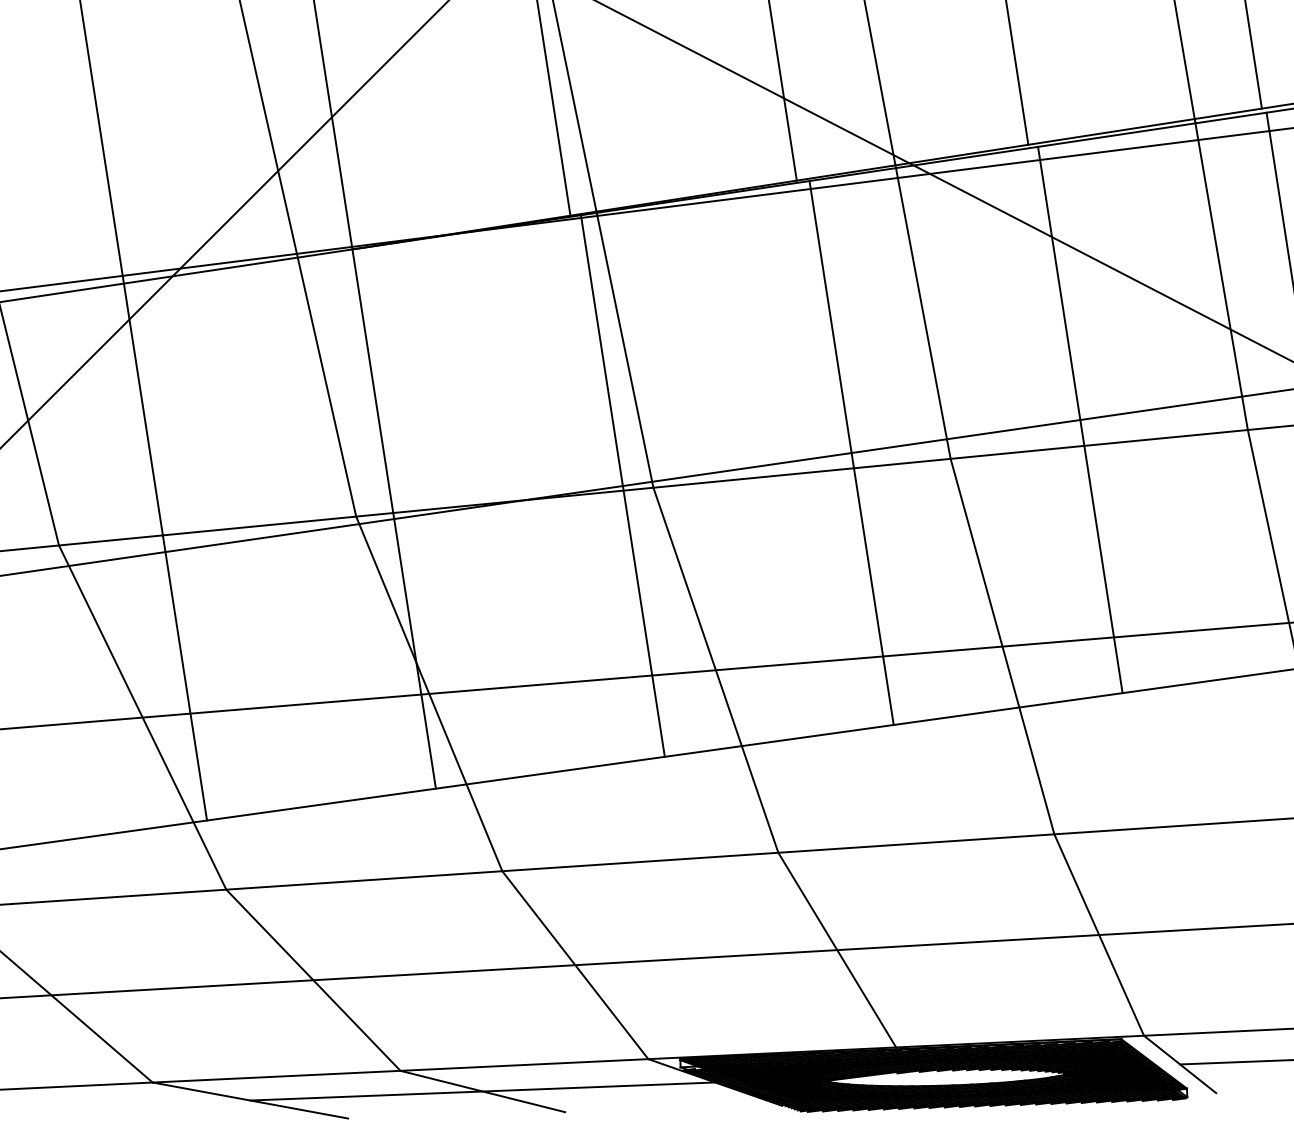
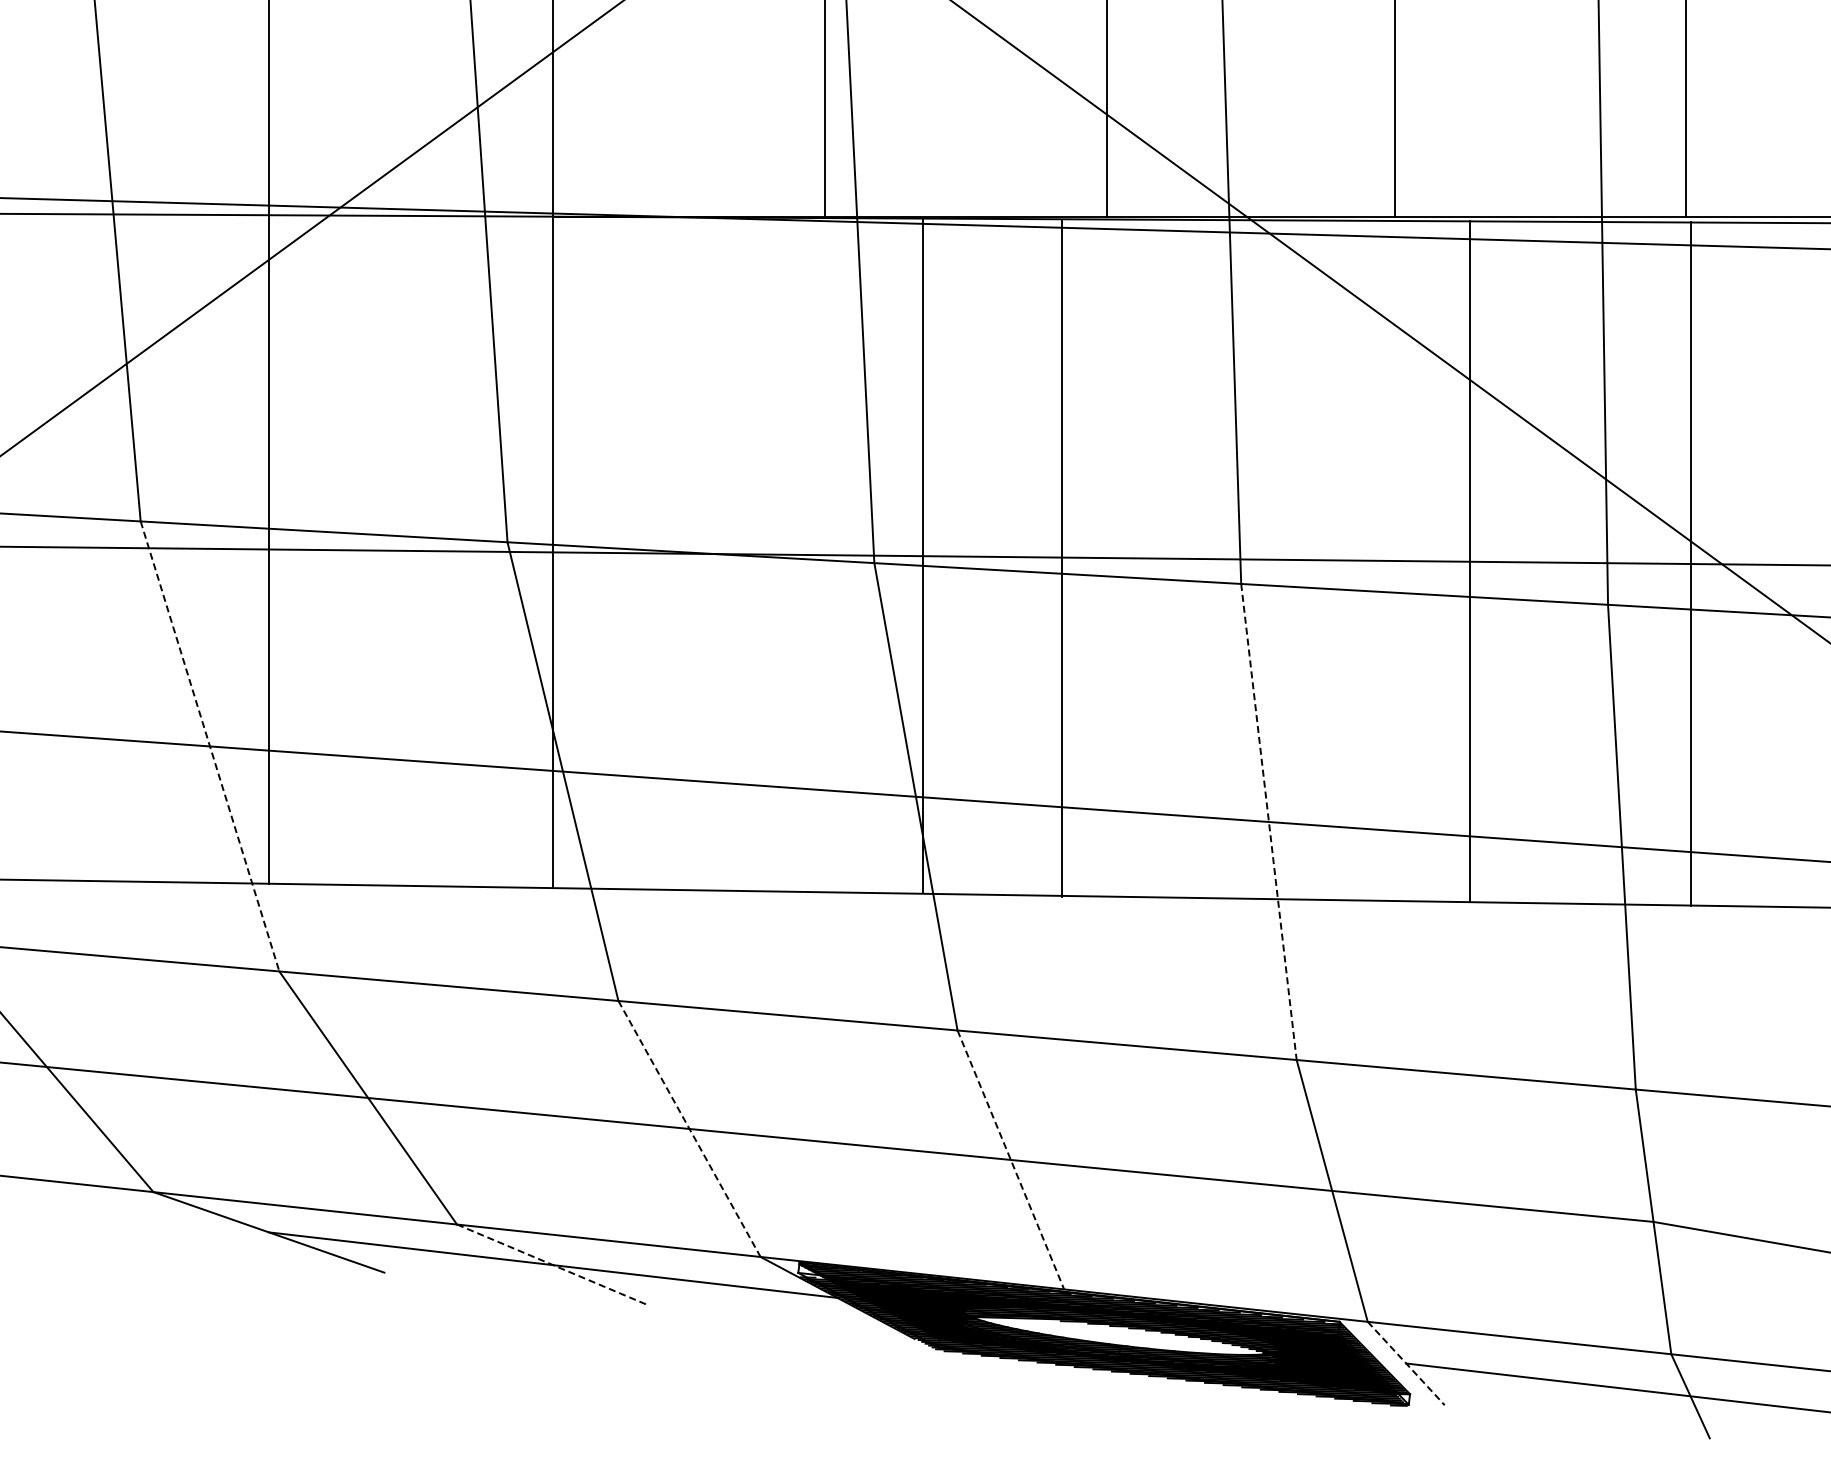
line: (1080, 420) -> (1470, 561), moved
line: (851, 452) -> (1061, 557), moved
line: (622, 486) -> (922, 555), moved
line: (1002, 647) -> (1268, 822), solid -> dashed
line: (143, 717) -> (210, 746), solid -> dashed
line: (836, 949) -> (1010, 1159), solid -> dashed
line: (575, 965) -> (689, 1129), solid -> dashed
line: (1180, 1064) -> (1406, 1363), solid -> dashed
line: (483, 1091) -> (553, 1265), solid -> dashed

